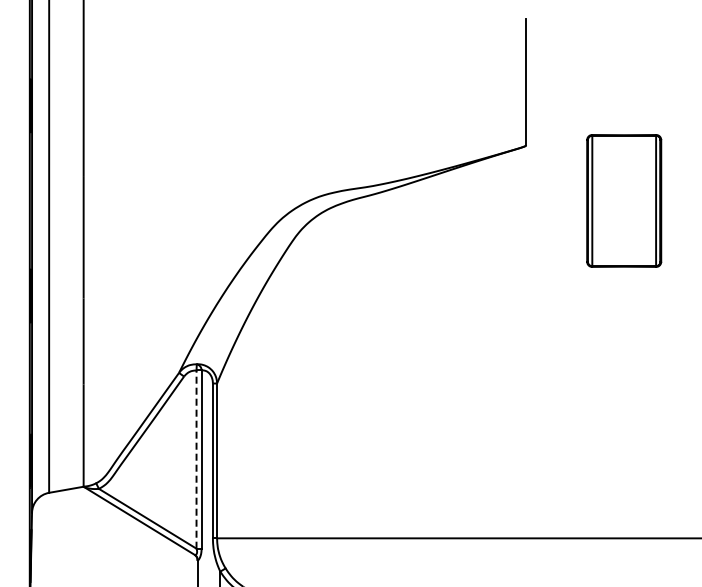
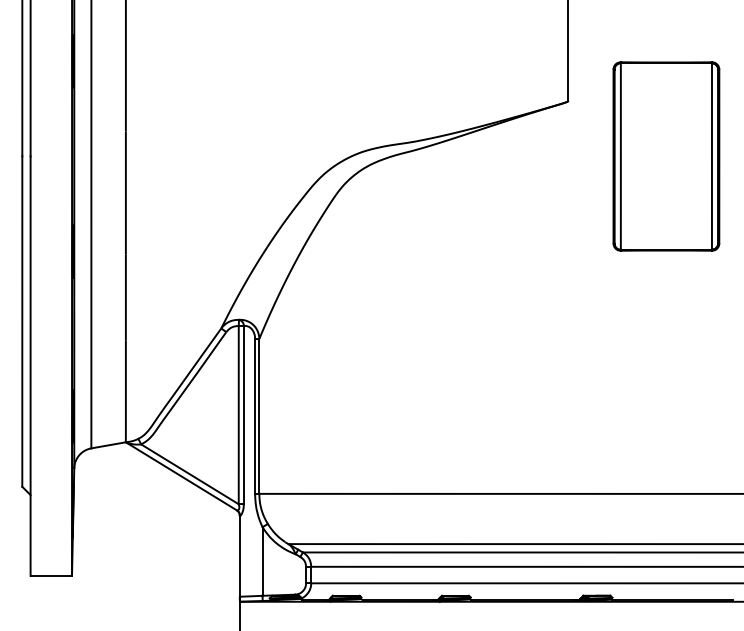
part: (624, 200) -> (666, 156), size x1.43
line: (196, 458) -> (238, 414), dashed -> solid

